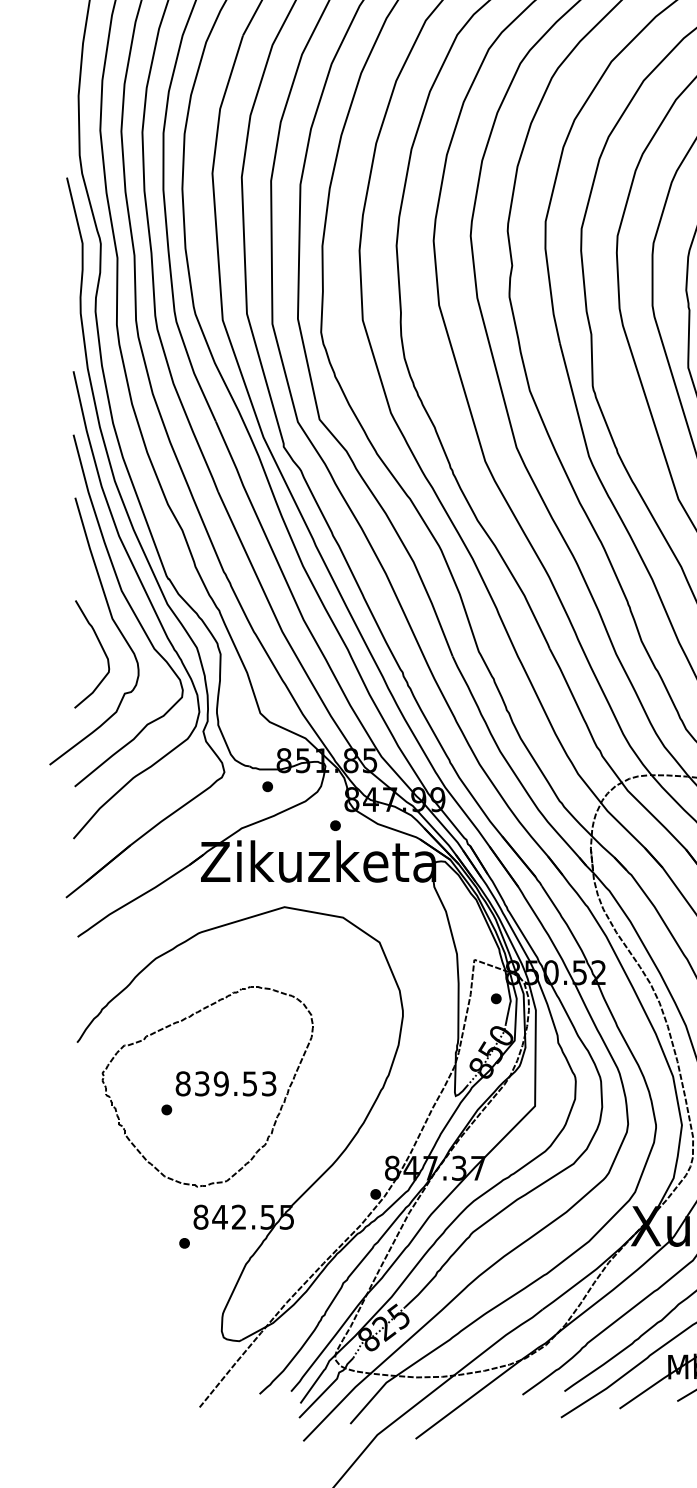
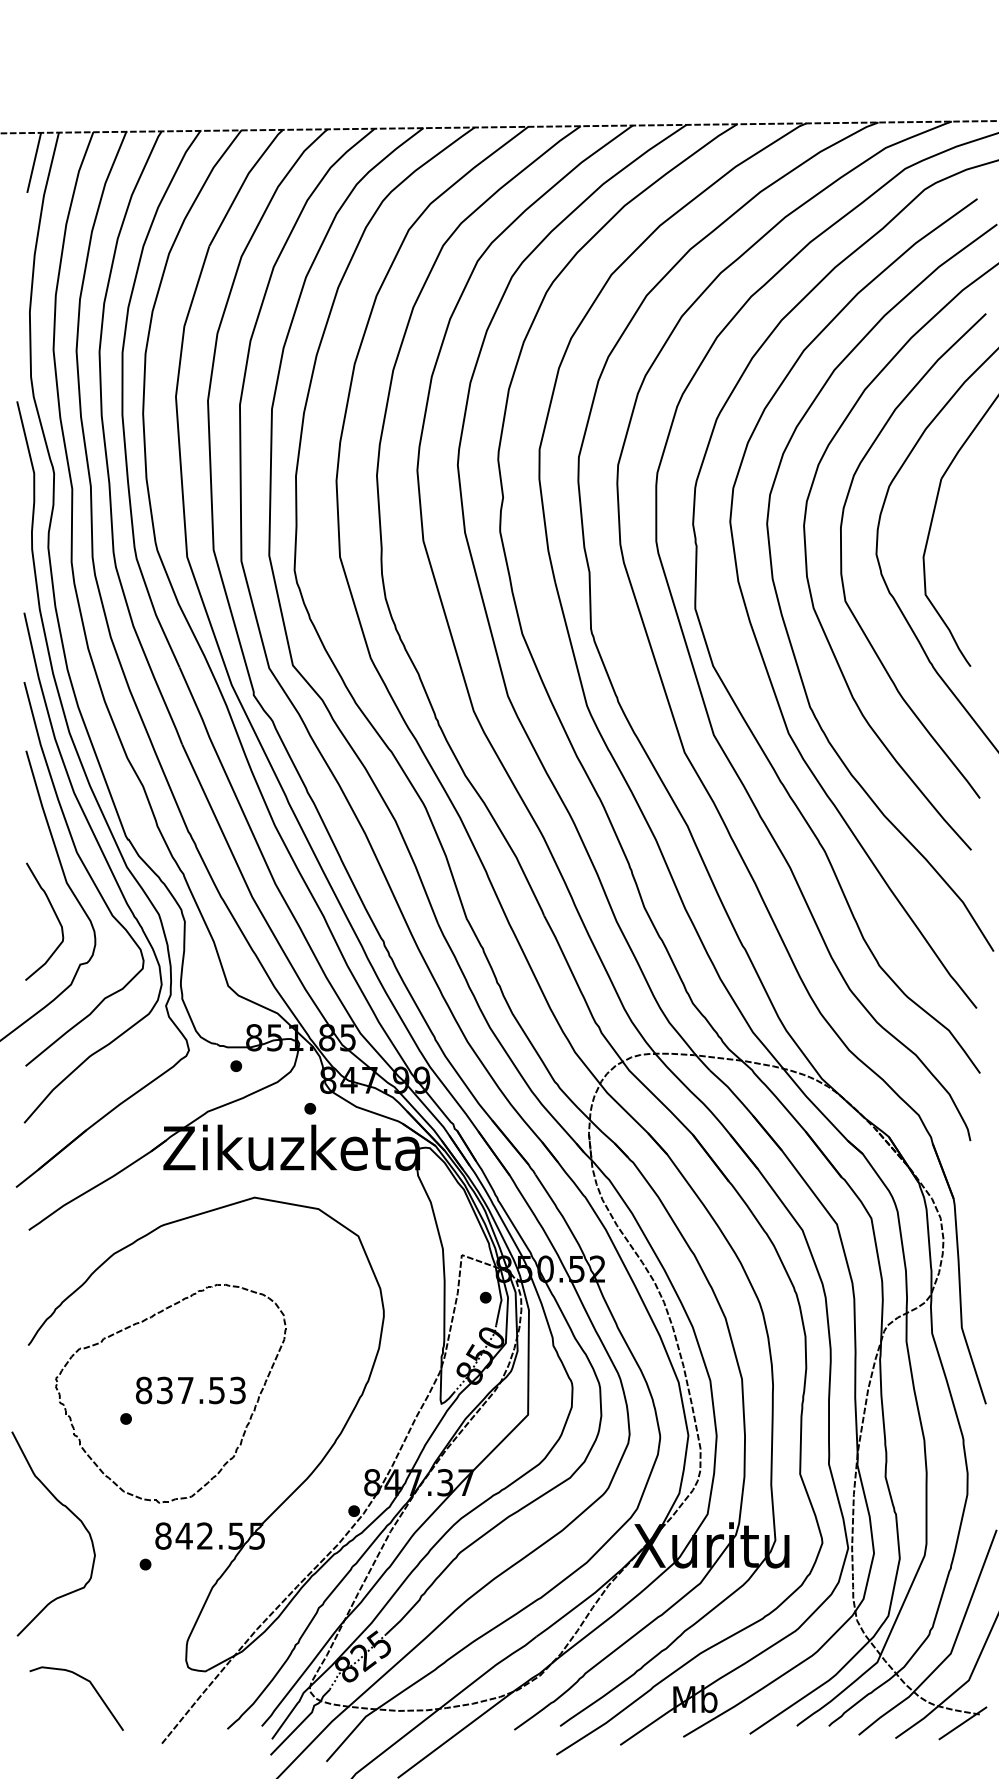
text: (221, 1083) -> (185, 1390), 839.53 -> 837.53
curve: (117, 1197) -> (72, 1514), added
curve: (135, 1355) -> (92, 1687), added

